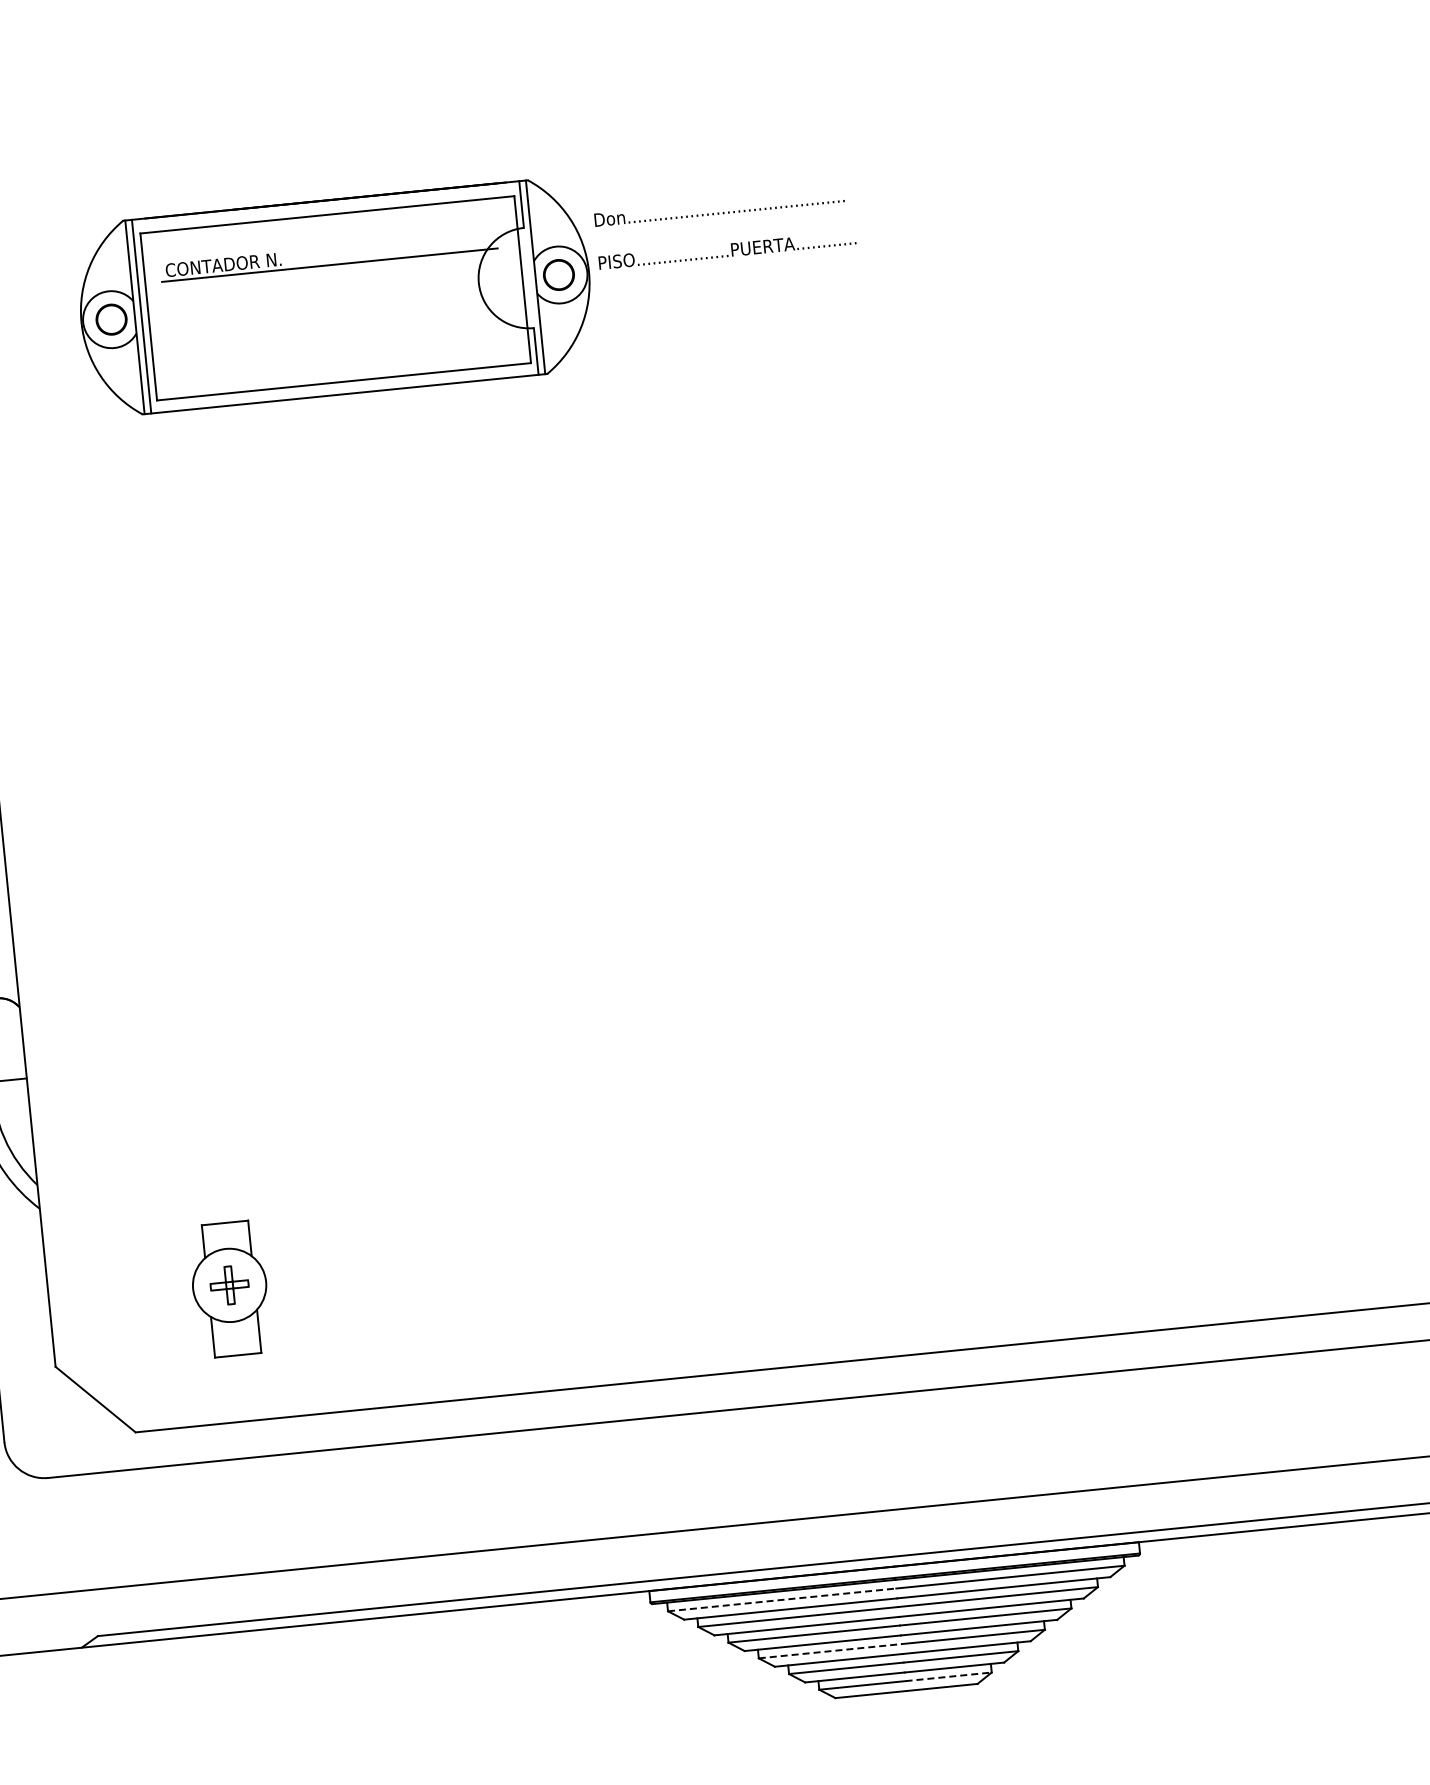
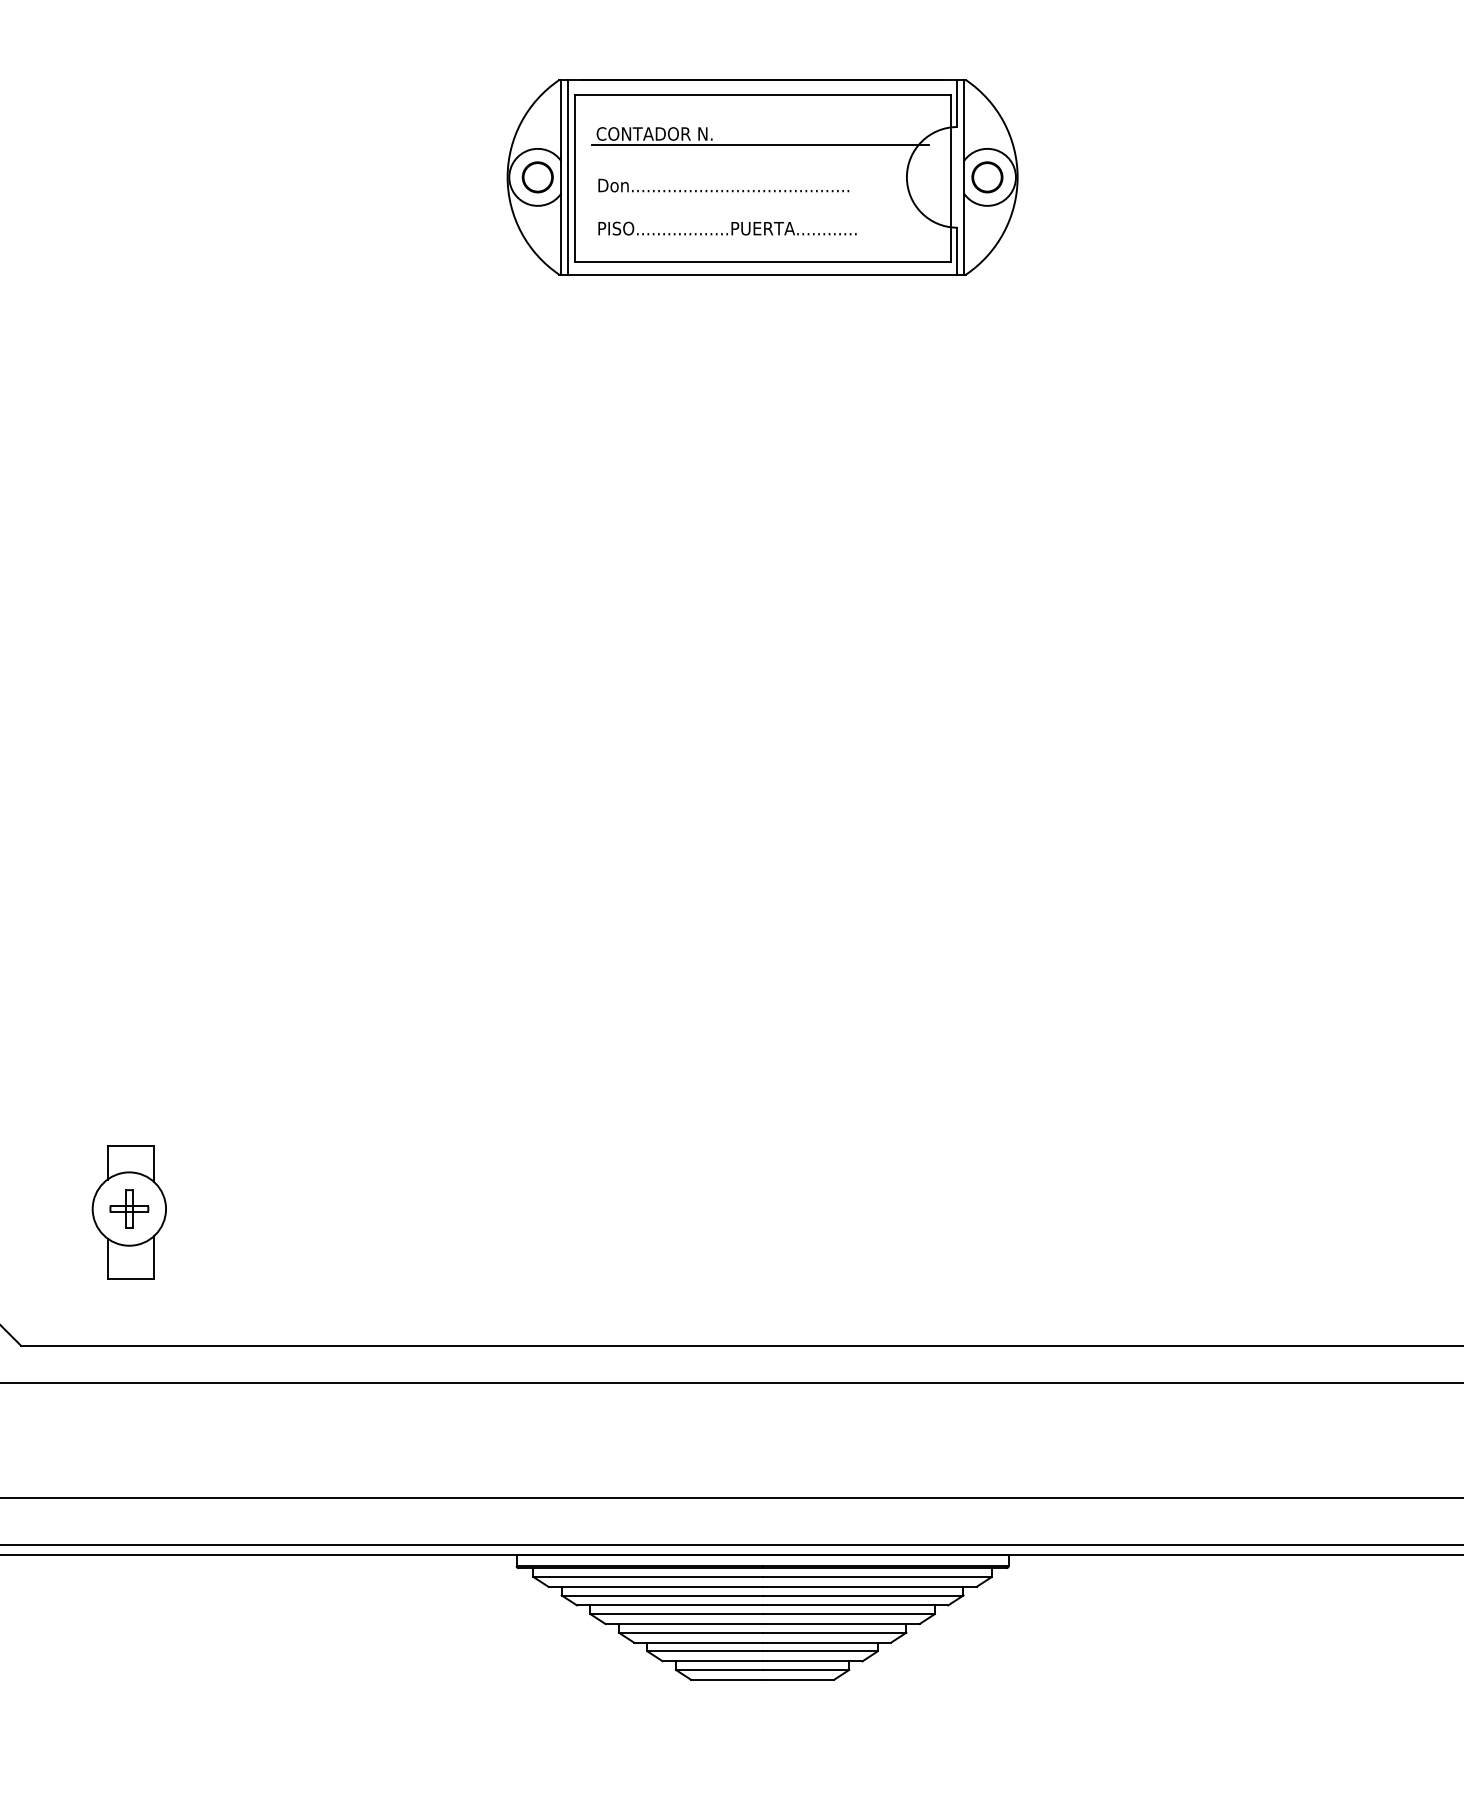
part: (335, 297) -> (762, 177), moved
line: (781, 1599) -> (647, 1576), dashed -> solid
line: (830, 1651) -> (690, 1632), dashed -> solid
line: (949, 1676) -> (806, 1669), dashed -> solid

